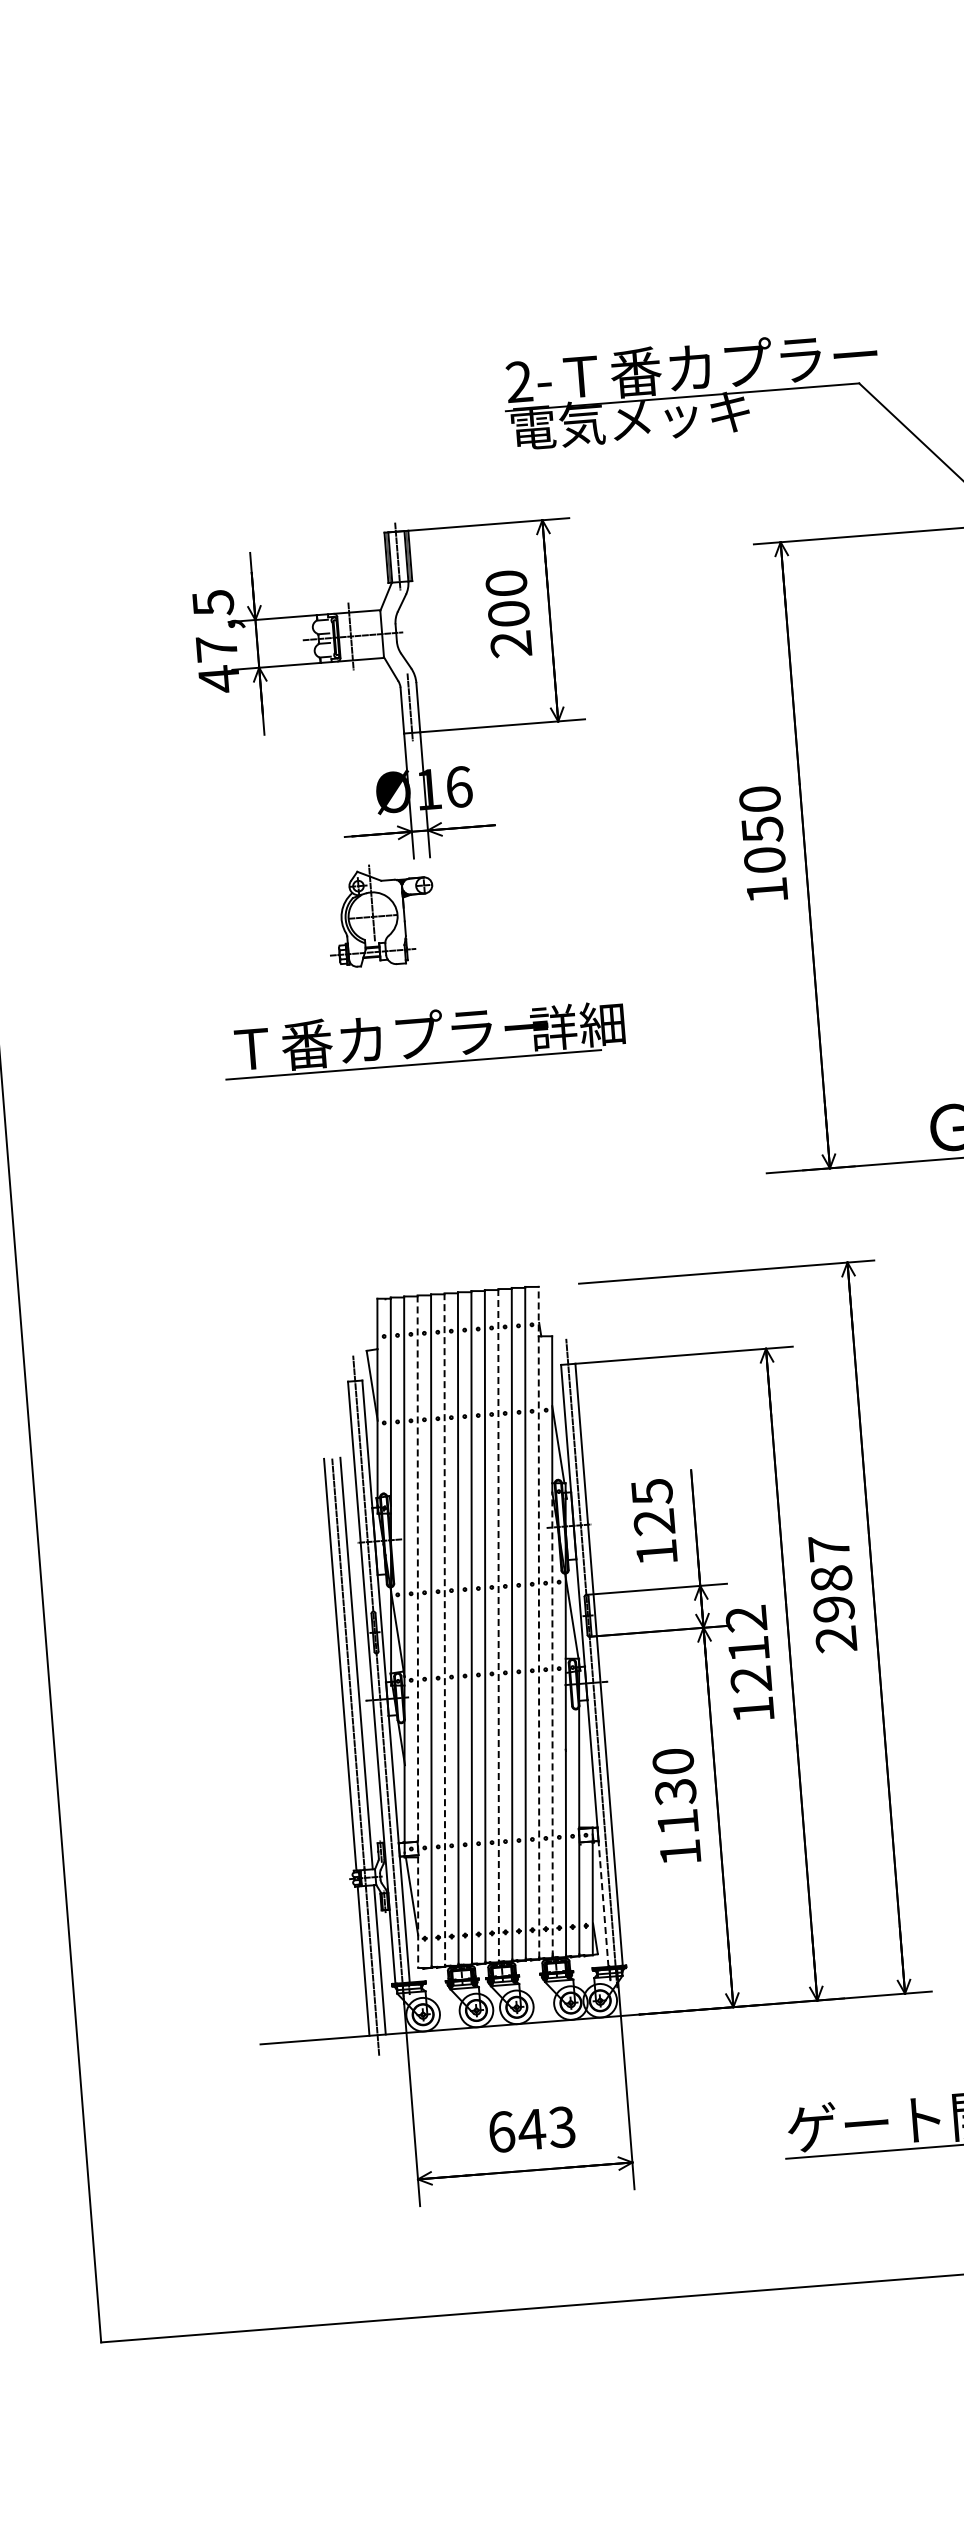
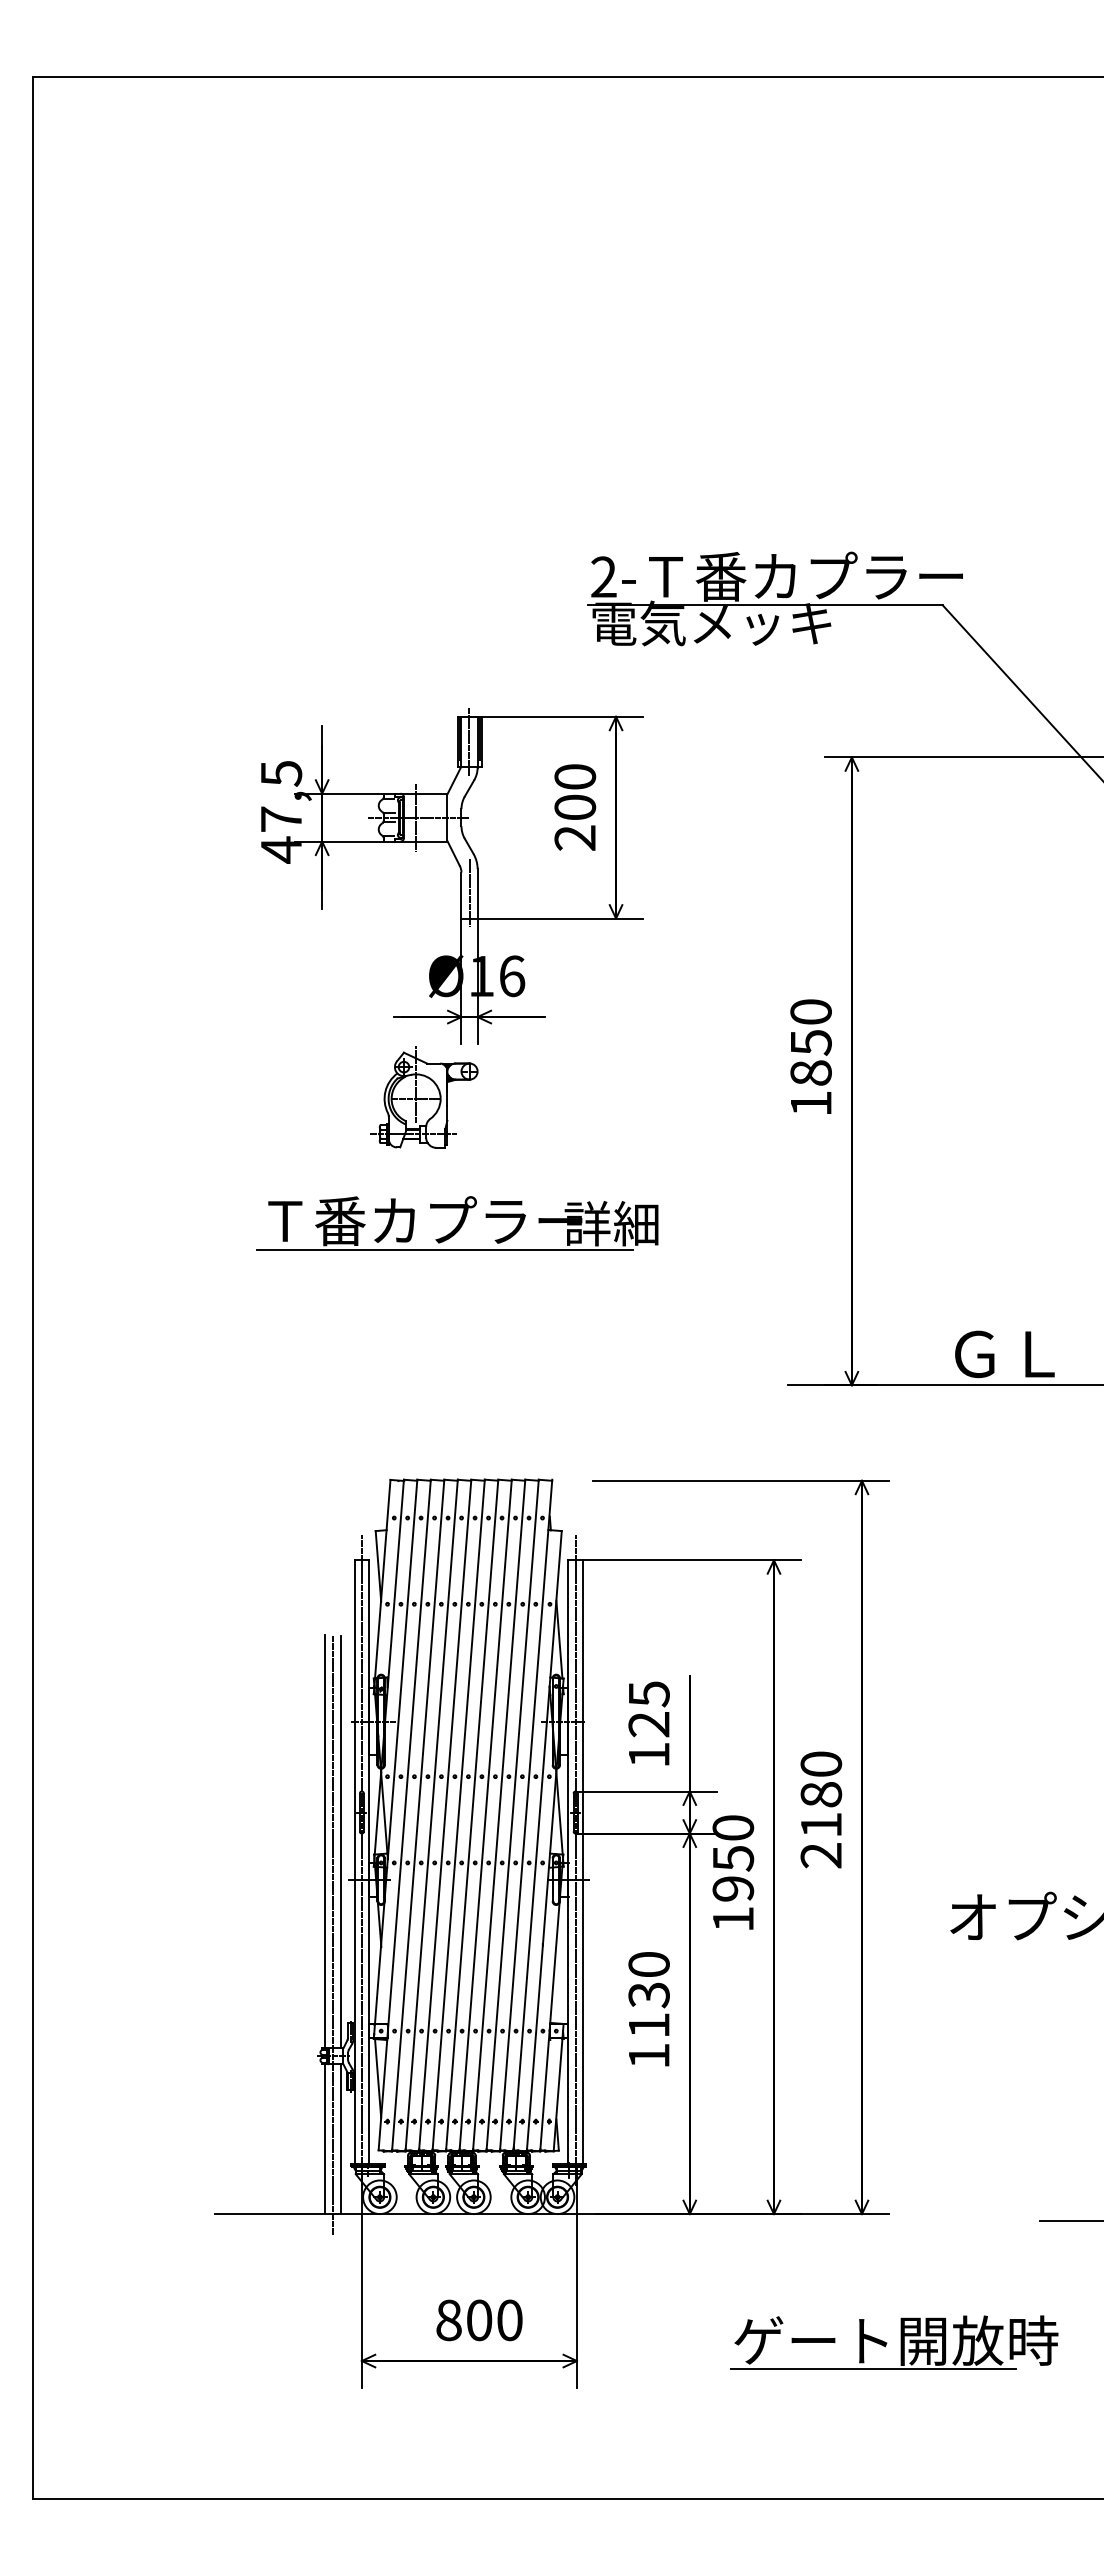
text: (764, 859) -> (810, 1072), 1050 -> 1850
text: (831, 1578) -> (821, 1794), 2987 -> 2180
line: (539, 1621) -> (526, 1814), dashed -> solid
line: (498, 1625) -> (485, 1815), dashed -> solid
line: (444, 1630) -> (431, 1815), dashed -> solid
line: (417, 1632) -> (404, 1815), dashed -> solid
text: (749, 1649) -> (733, 1858), 1212 -> 1950
line: (552, 1724) -> (531, 1918), dashed -> solid
line: (603, 1903) -> (568, 2100), dashed -> solid
text: (532, 2129) -> (479, 2320), 643 -> 800

